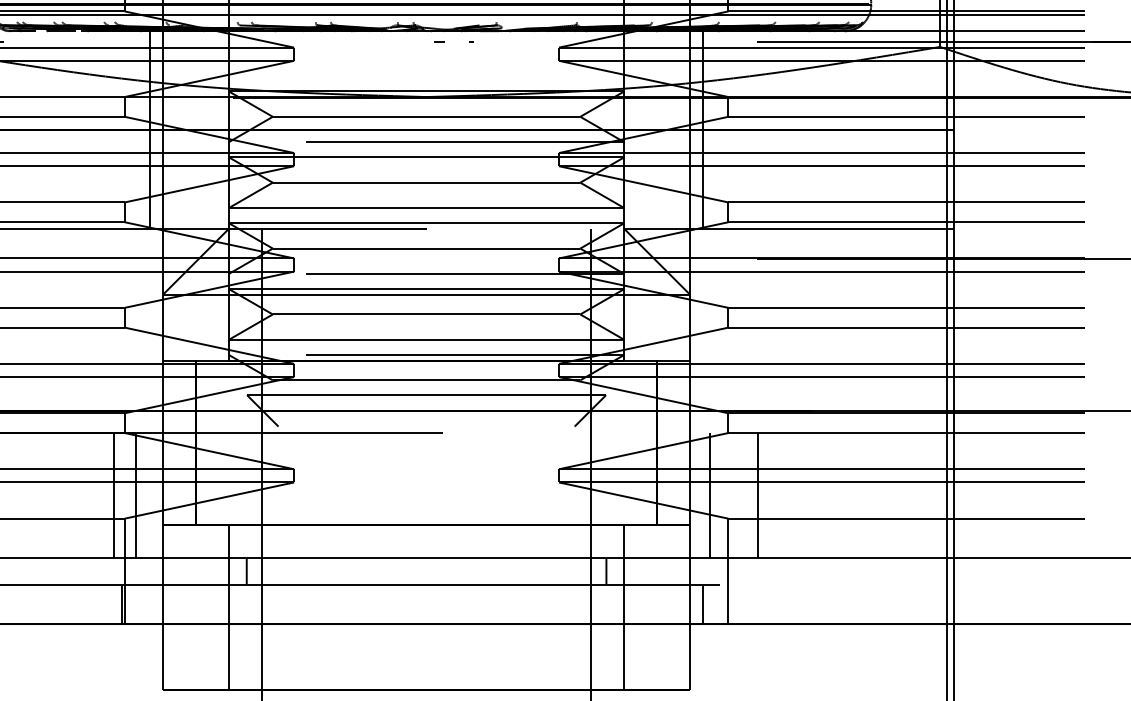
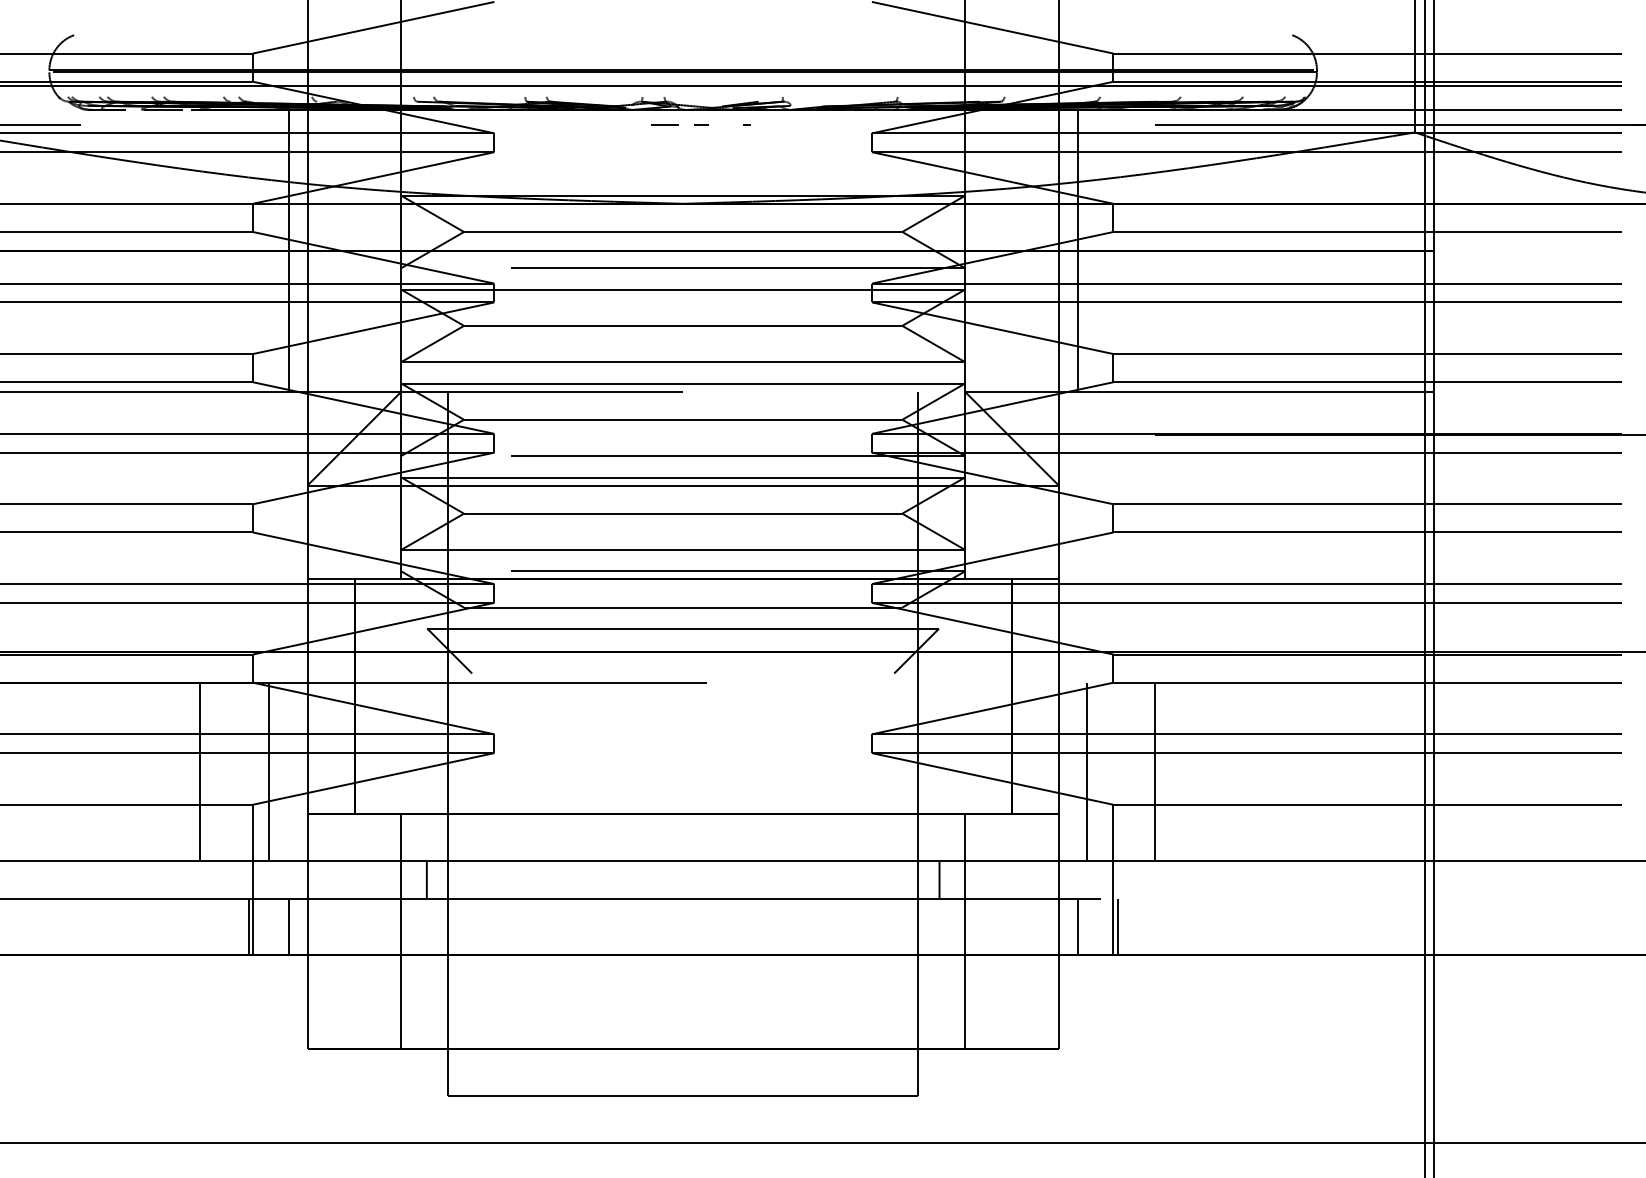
line: (413, 41) -> (664, 124), added
line: (113, 495) -> (200, 771), moved
line: (149, 604) -> (288, 926), added
line: (731, 604) -> (1117, 926), added

